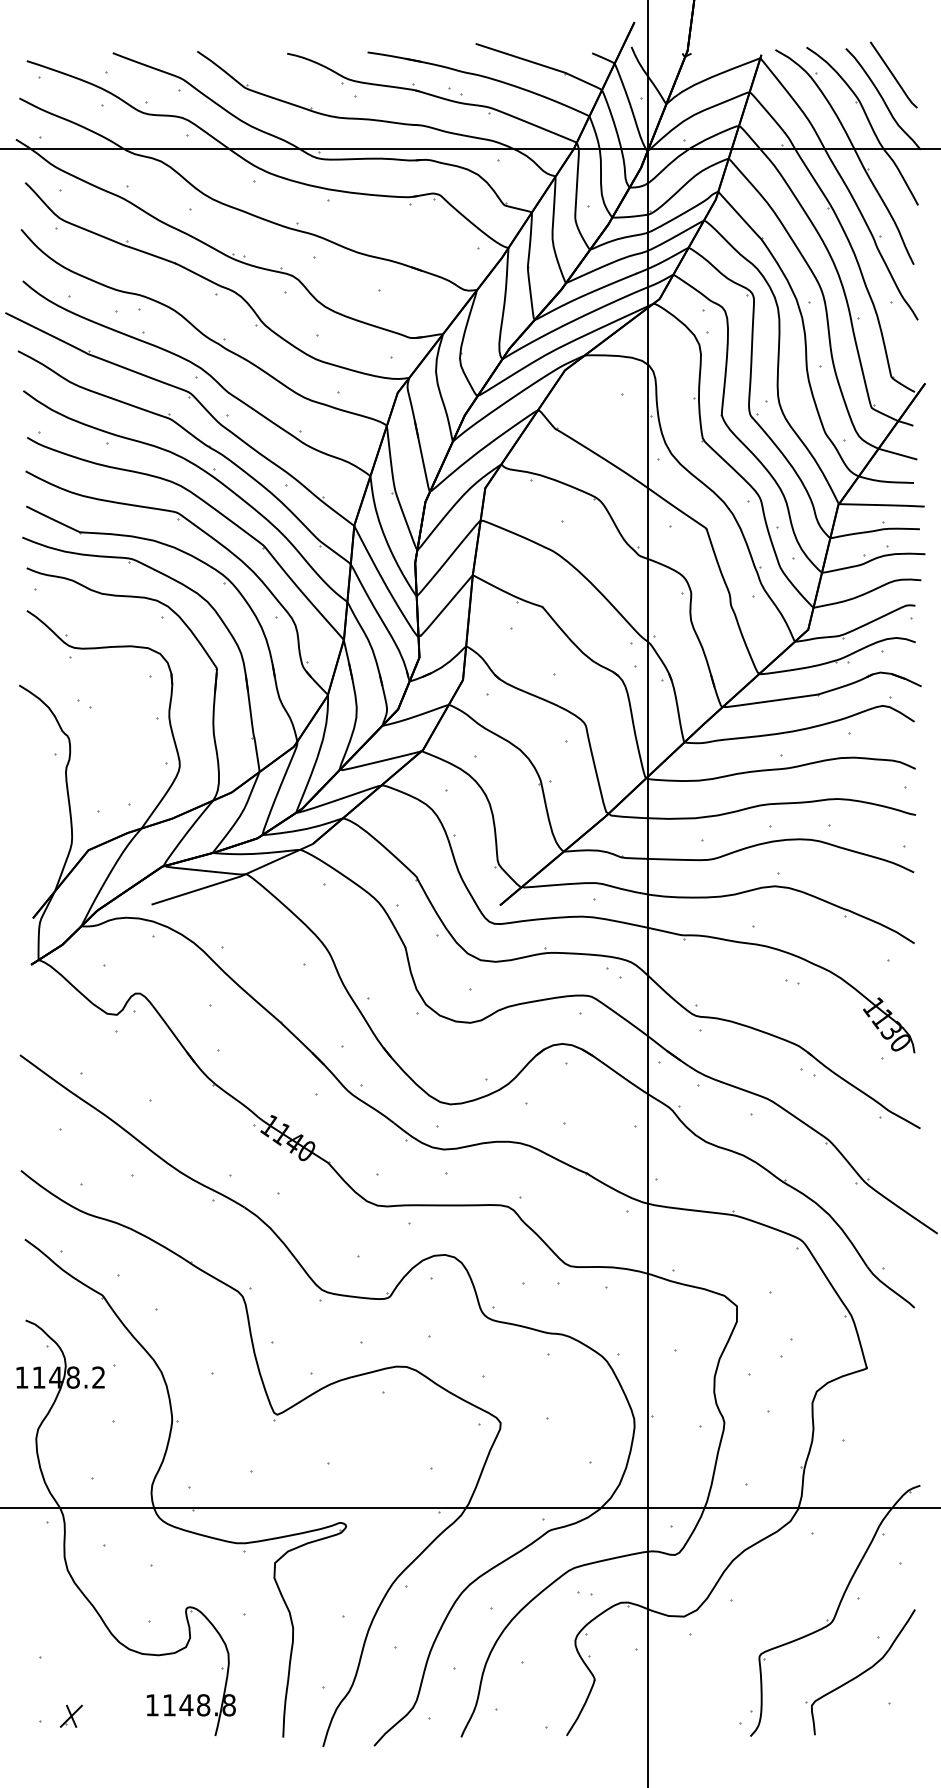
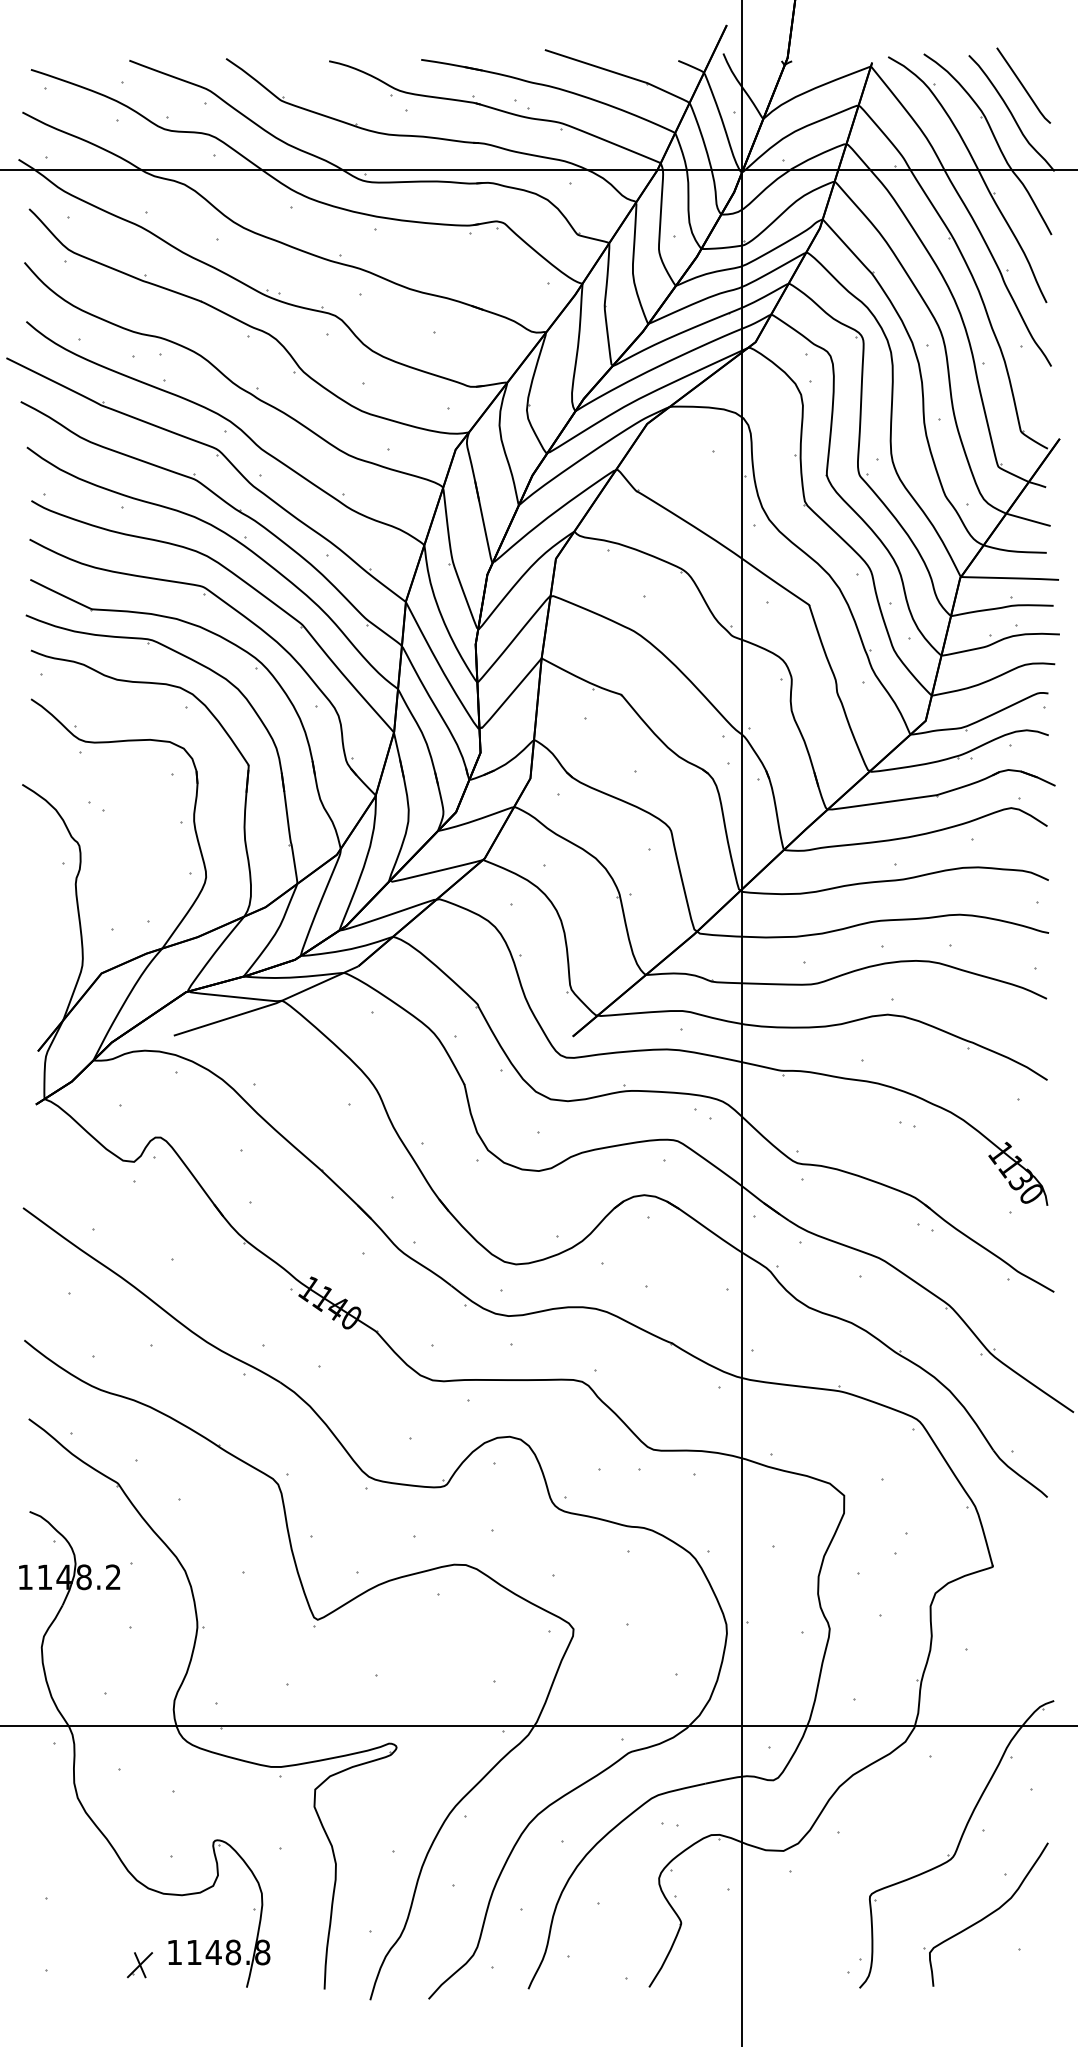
part: (70, 1716) -> (139, 1965), moved

